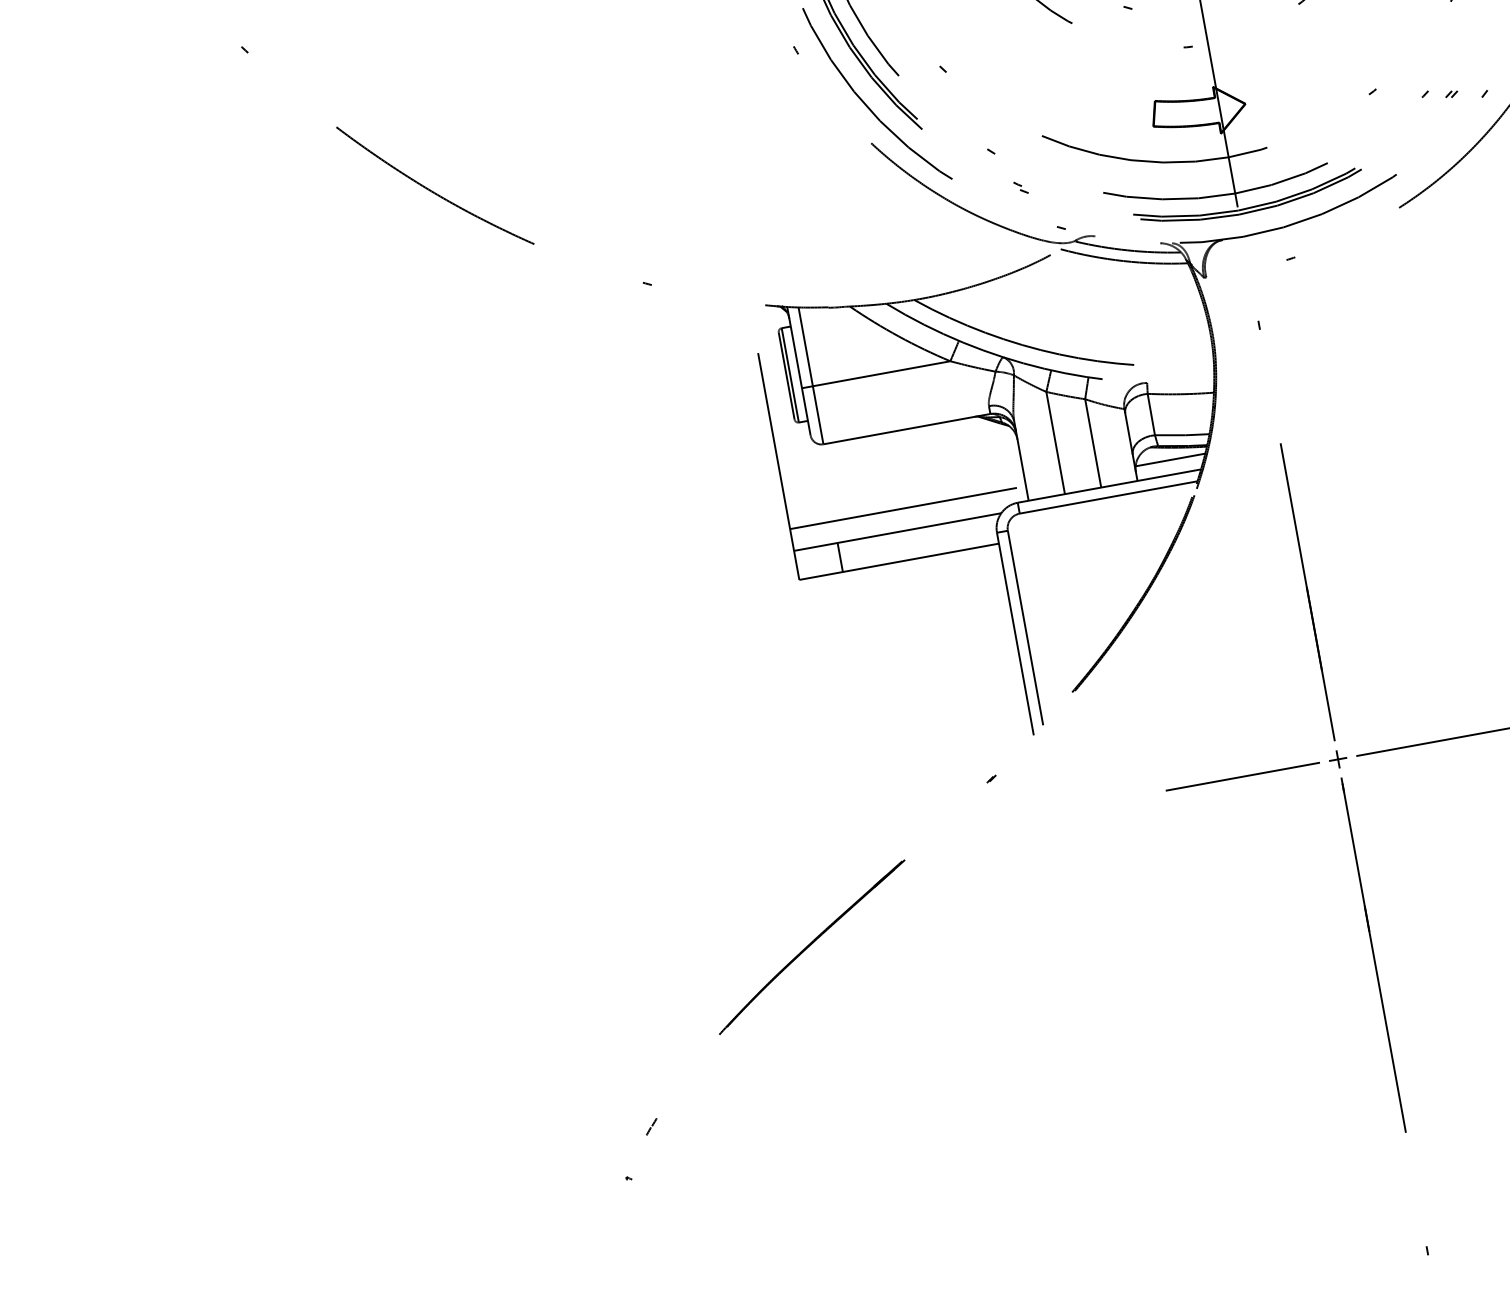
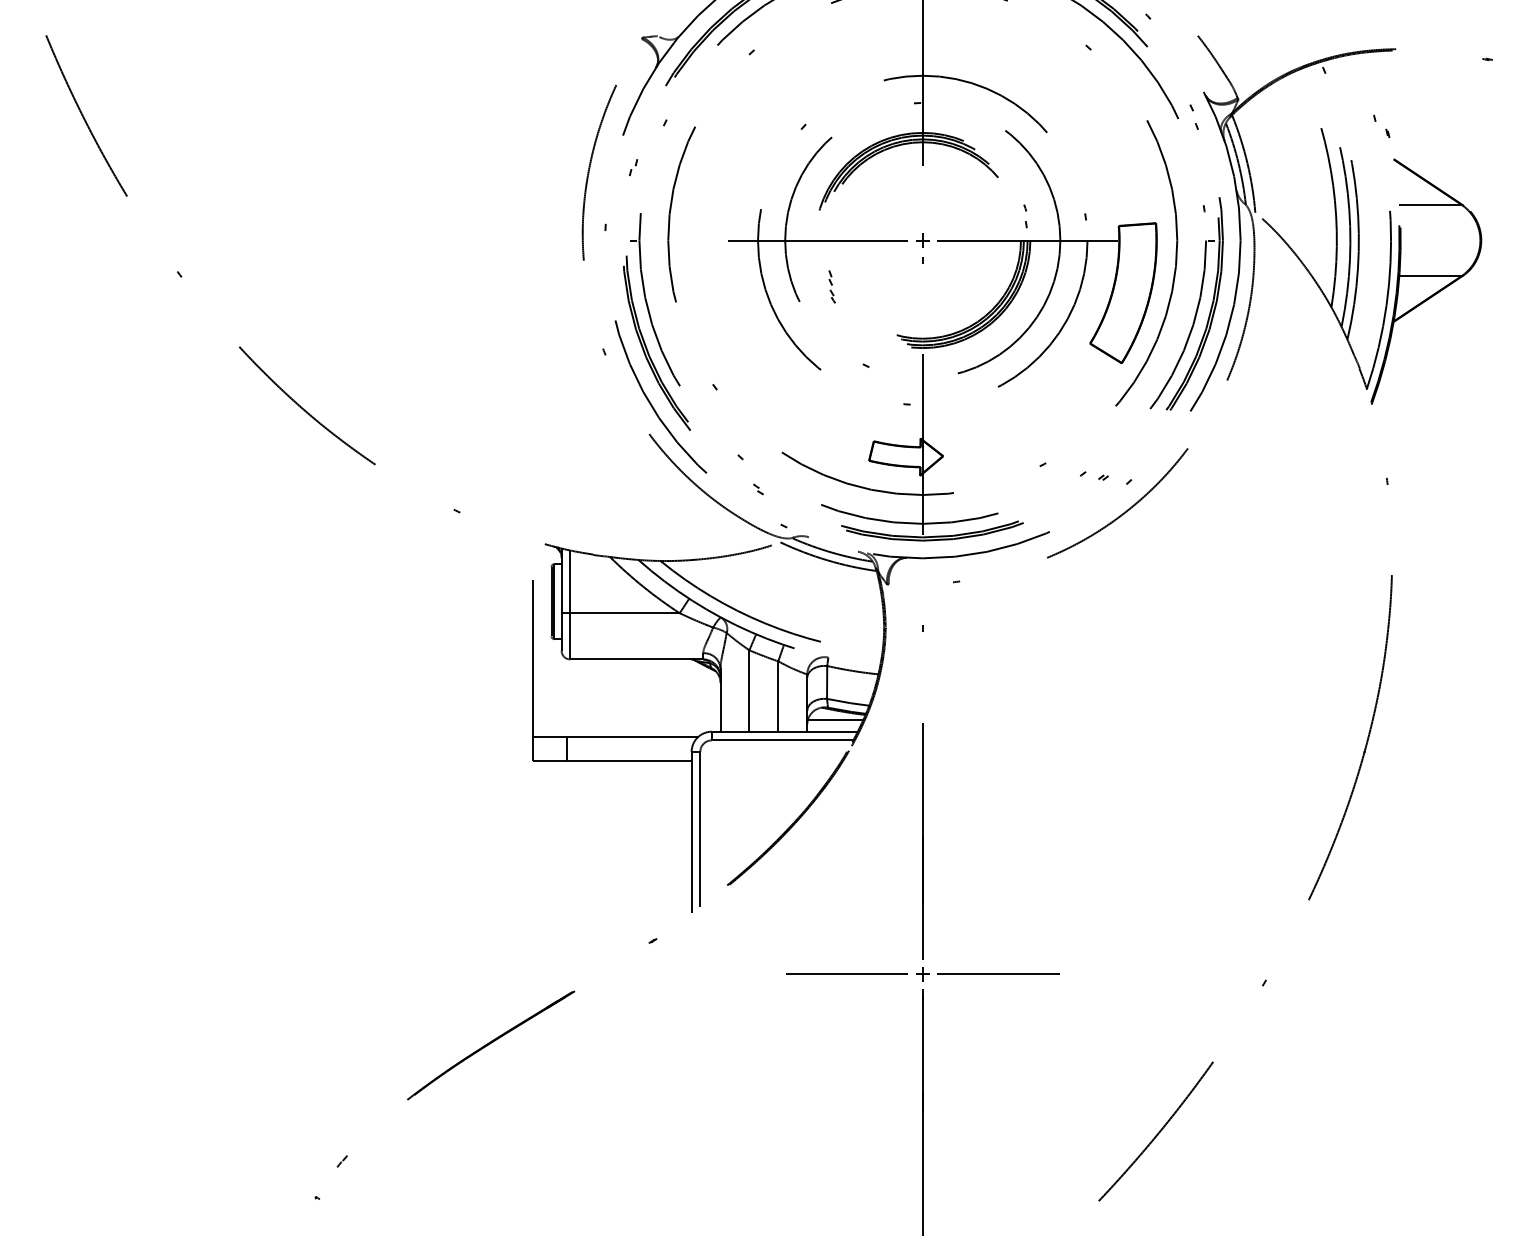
line: (907, 508) -> (626, 720), removed

